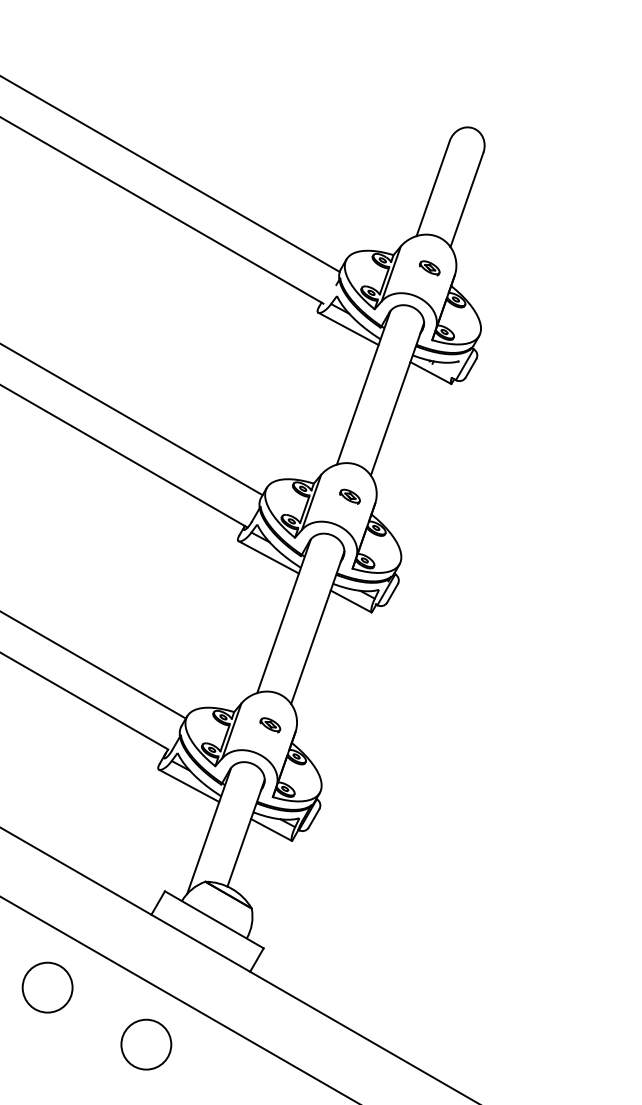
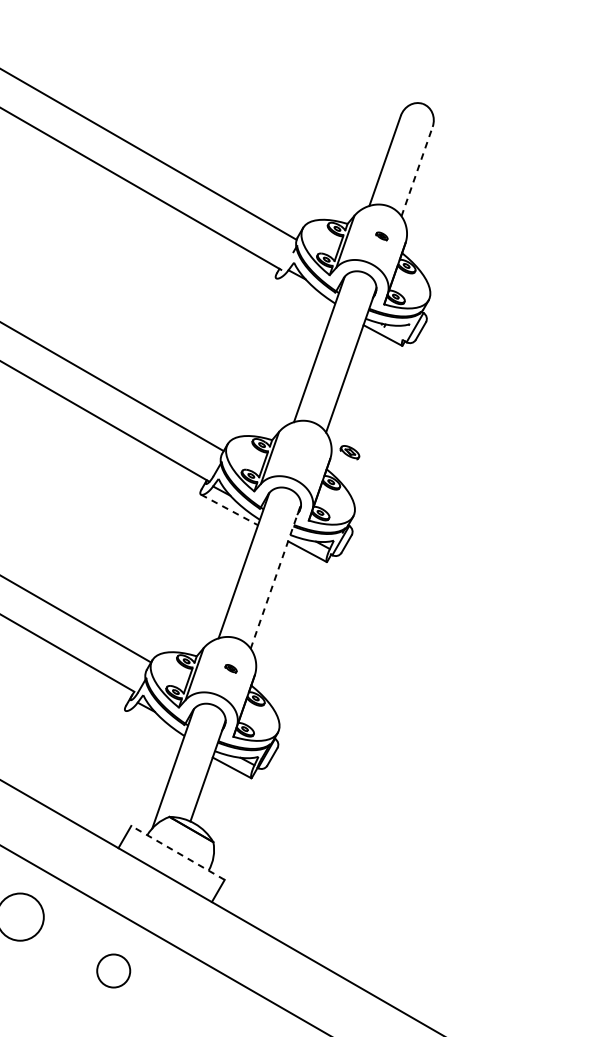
line: (467, 199) -> (417, 171), solid -> dashed
part: (429, 268) -> (381, 236), size x0.6
line: (348, 328) -> (304, 293), removed
part: (349, 496) -> (349, 452), moved
line: (269, 557) -> (230, 510), solid -> dashed
line: (317, 627) -> (275, 576), solid -> dashed
part: (270, 725) -> (231, 669), size x0.6
line: (189, 785) -> (154, 725), removed
line: (213, 919) -> (177, 852), solid -> dashed
circle: (146, 1044) -> (113, 970), size x0.7

